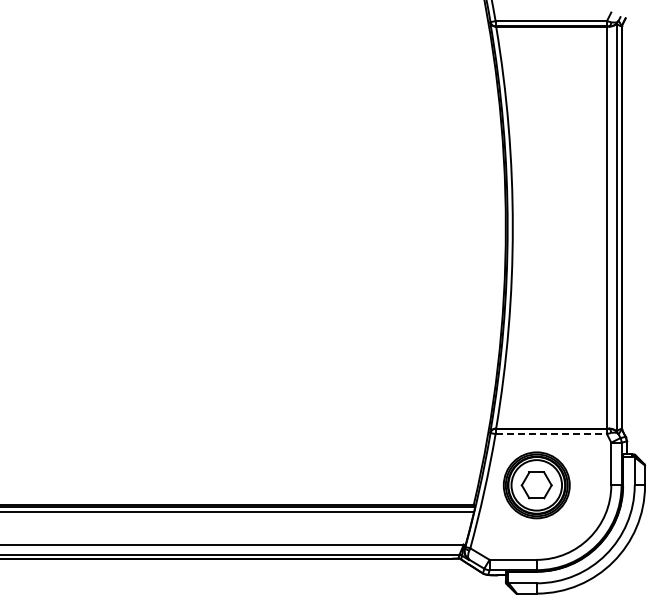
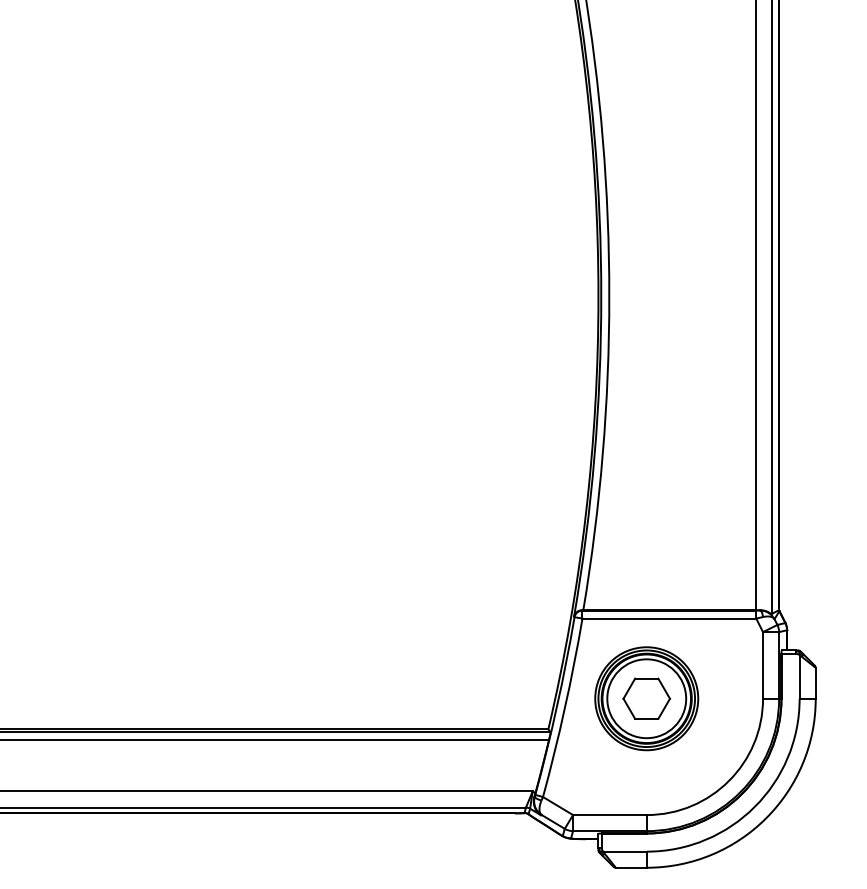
line: (551, 434) -> (669, 619), dashed -> solid

